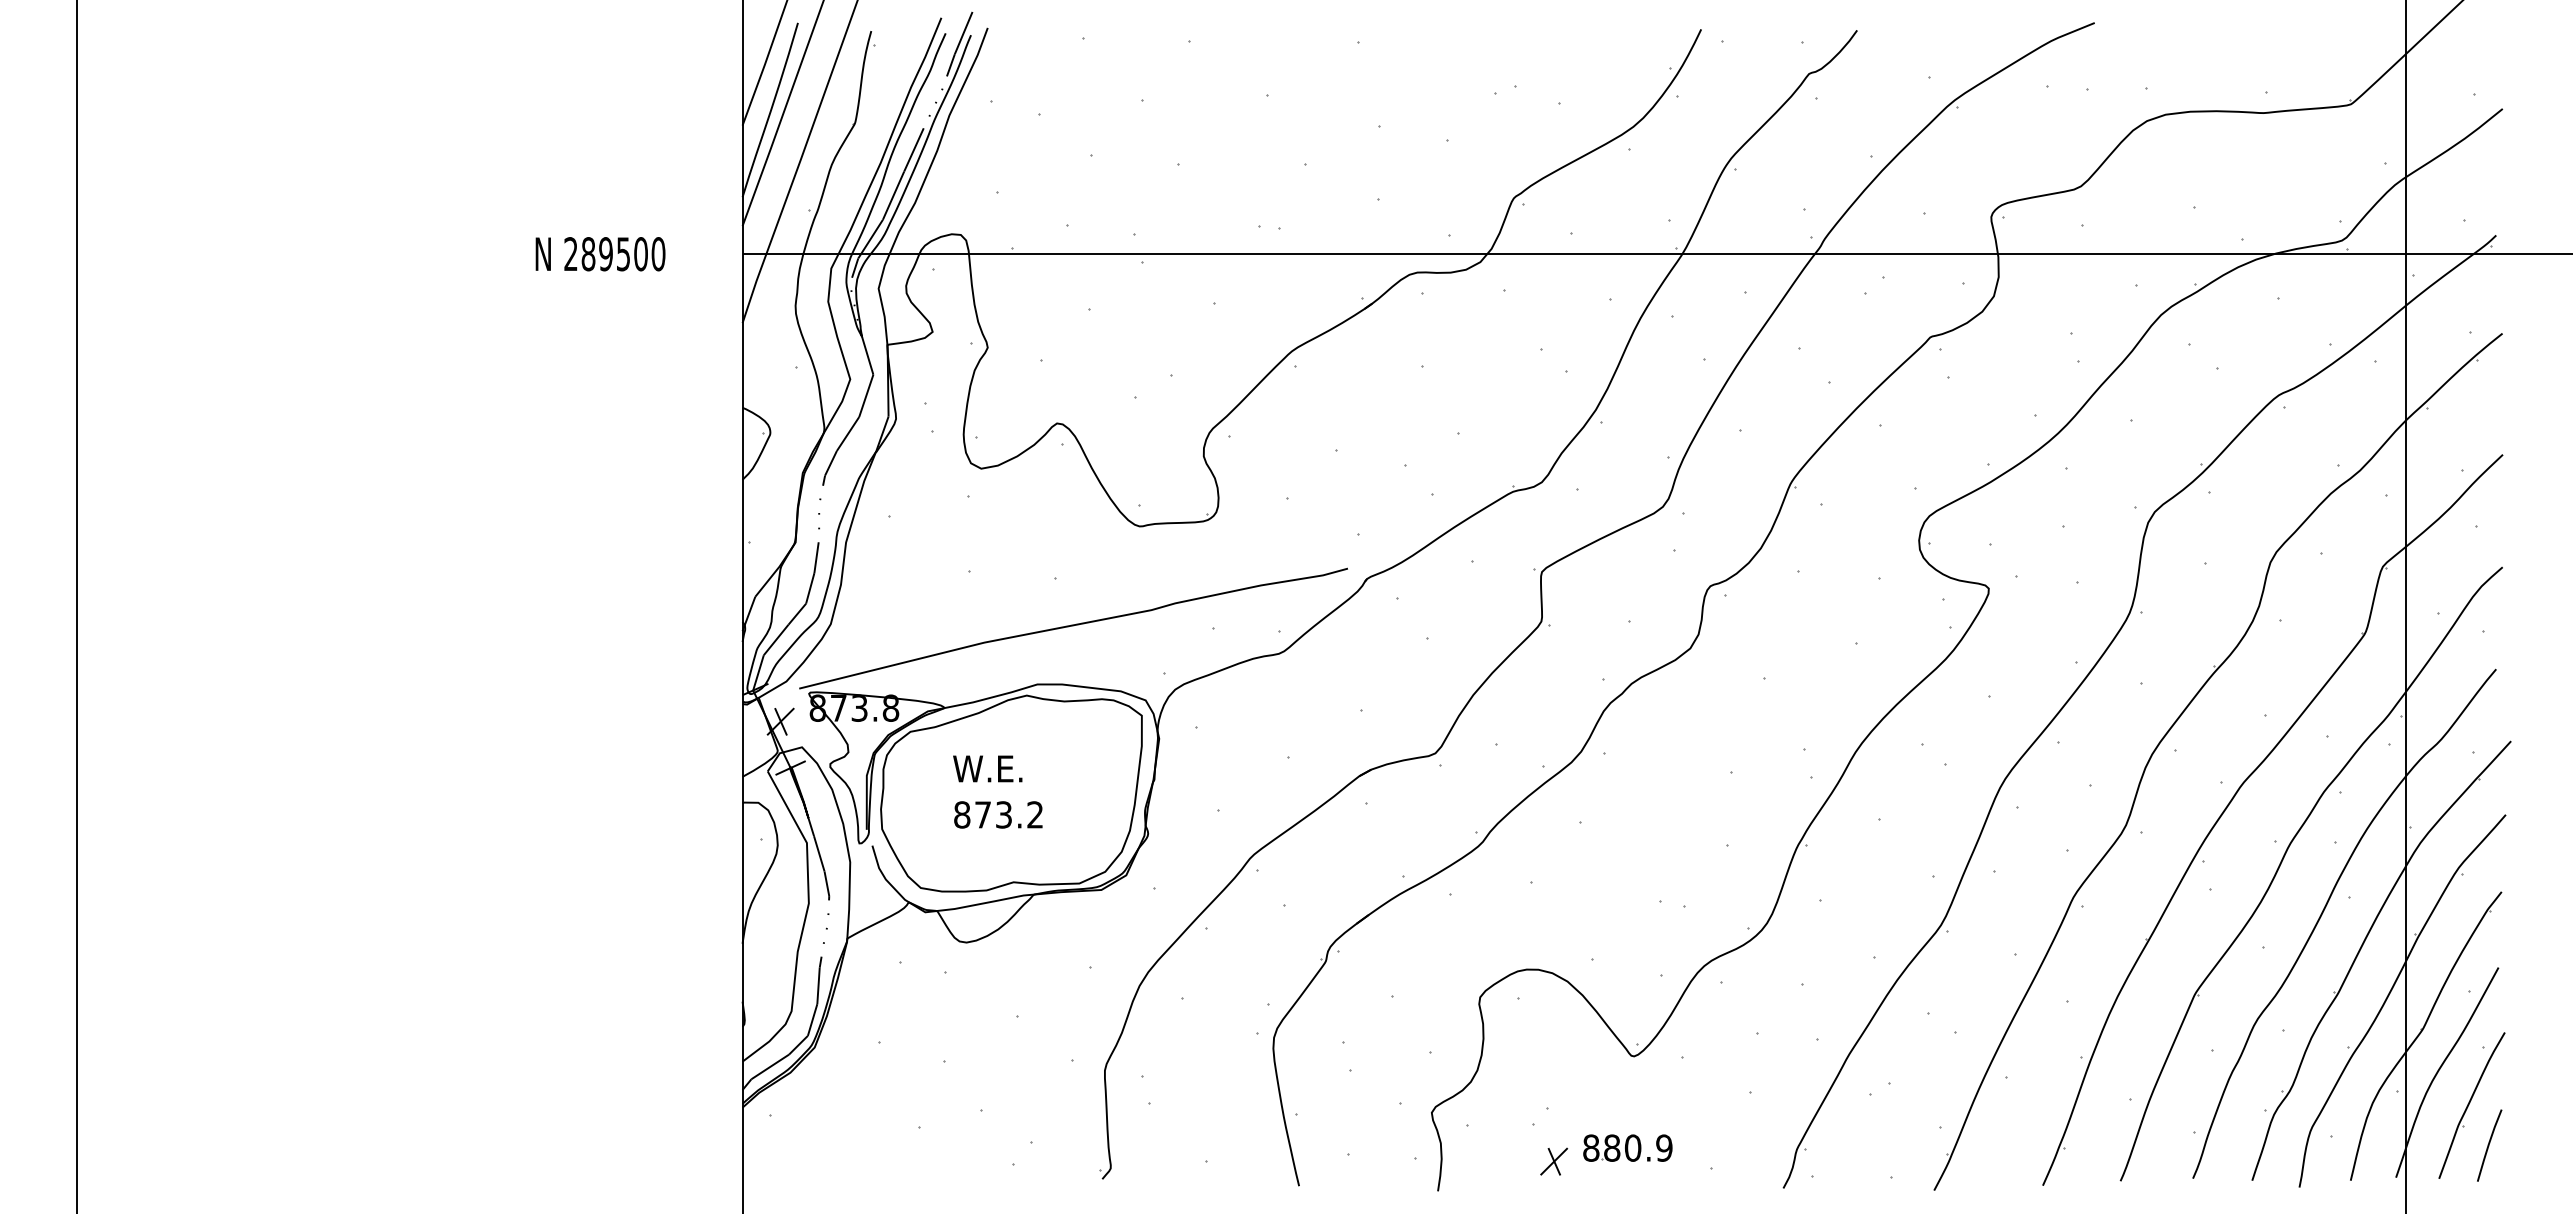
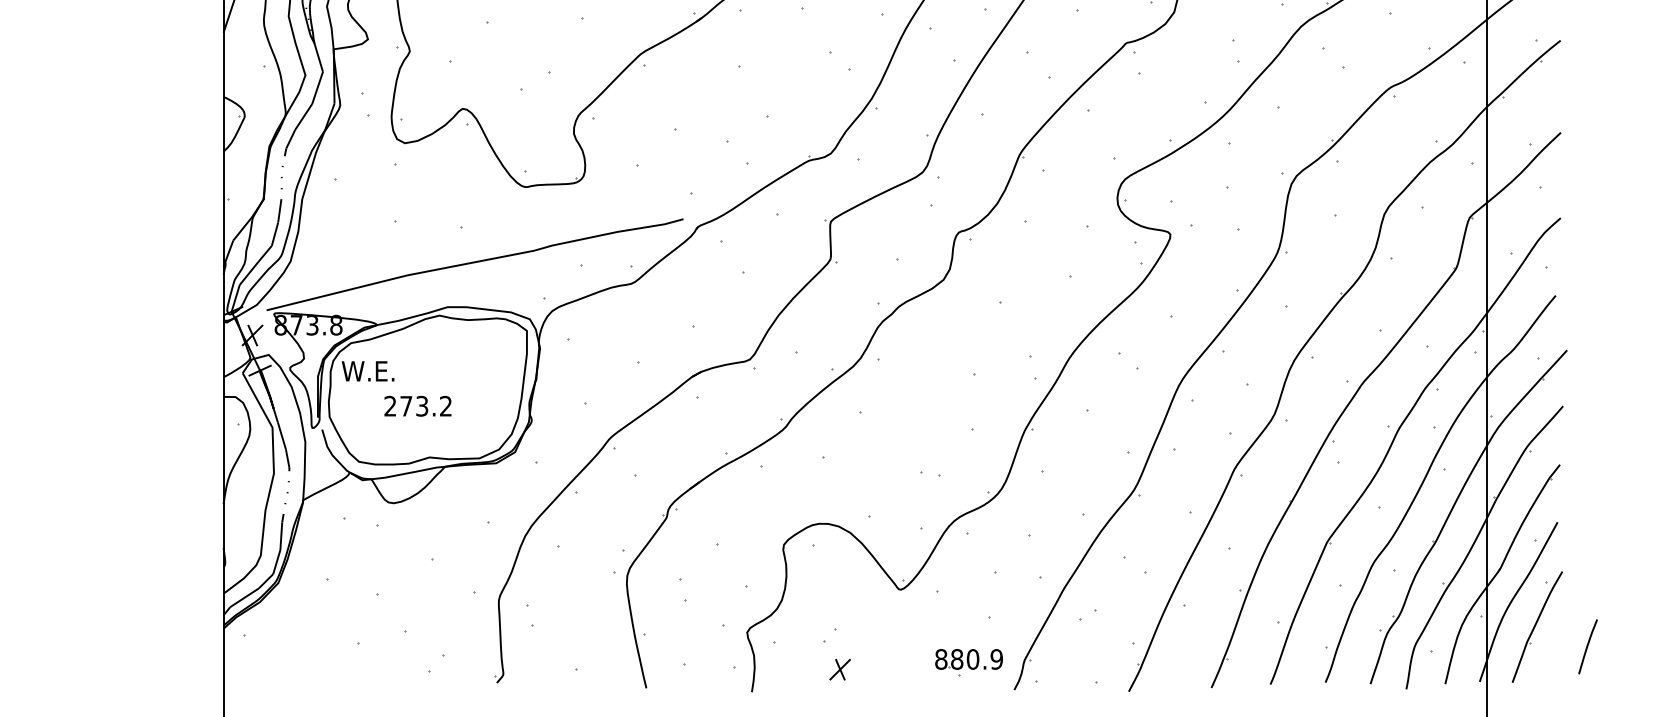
text: (987, 768) -> (367, 371), moved
text: (962, 814) -> (390, 405), 873.2 -> 273.2
line: (2489, 1145) -> (1587, 646), moved
part: (1627, 1147) -> (968, 658), moved

